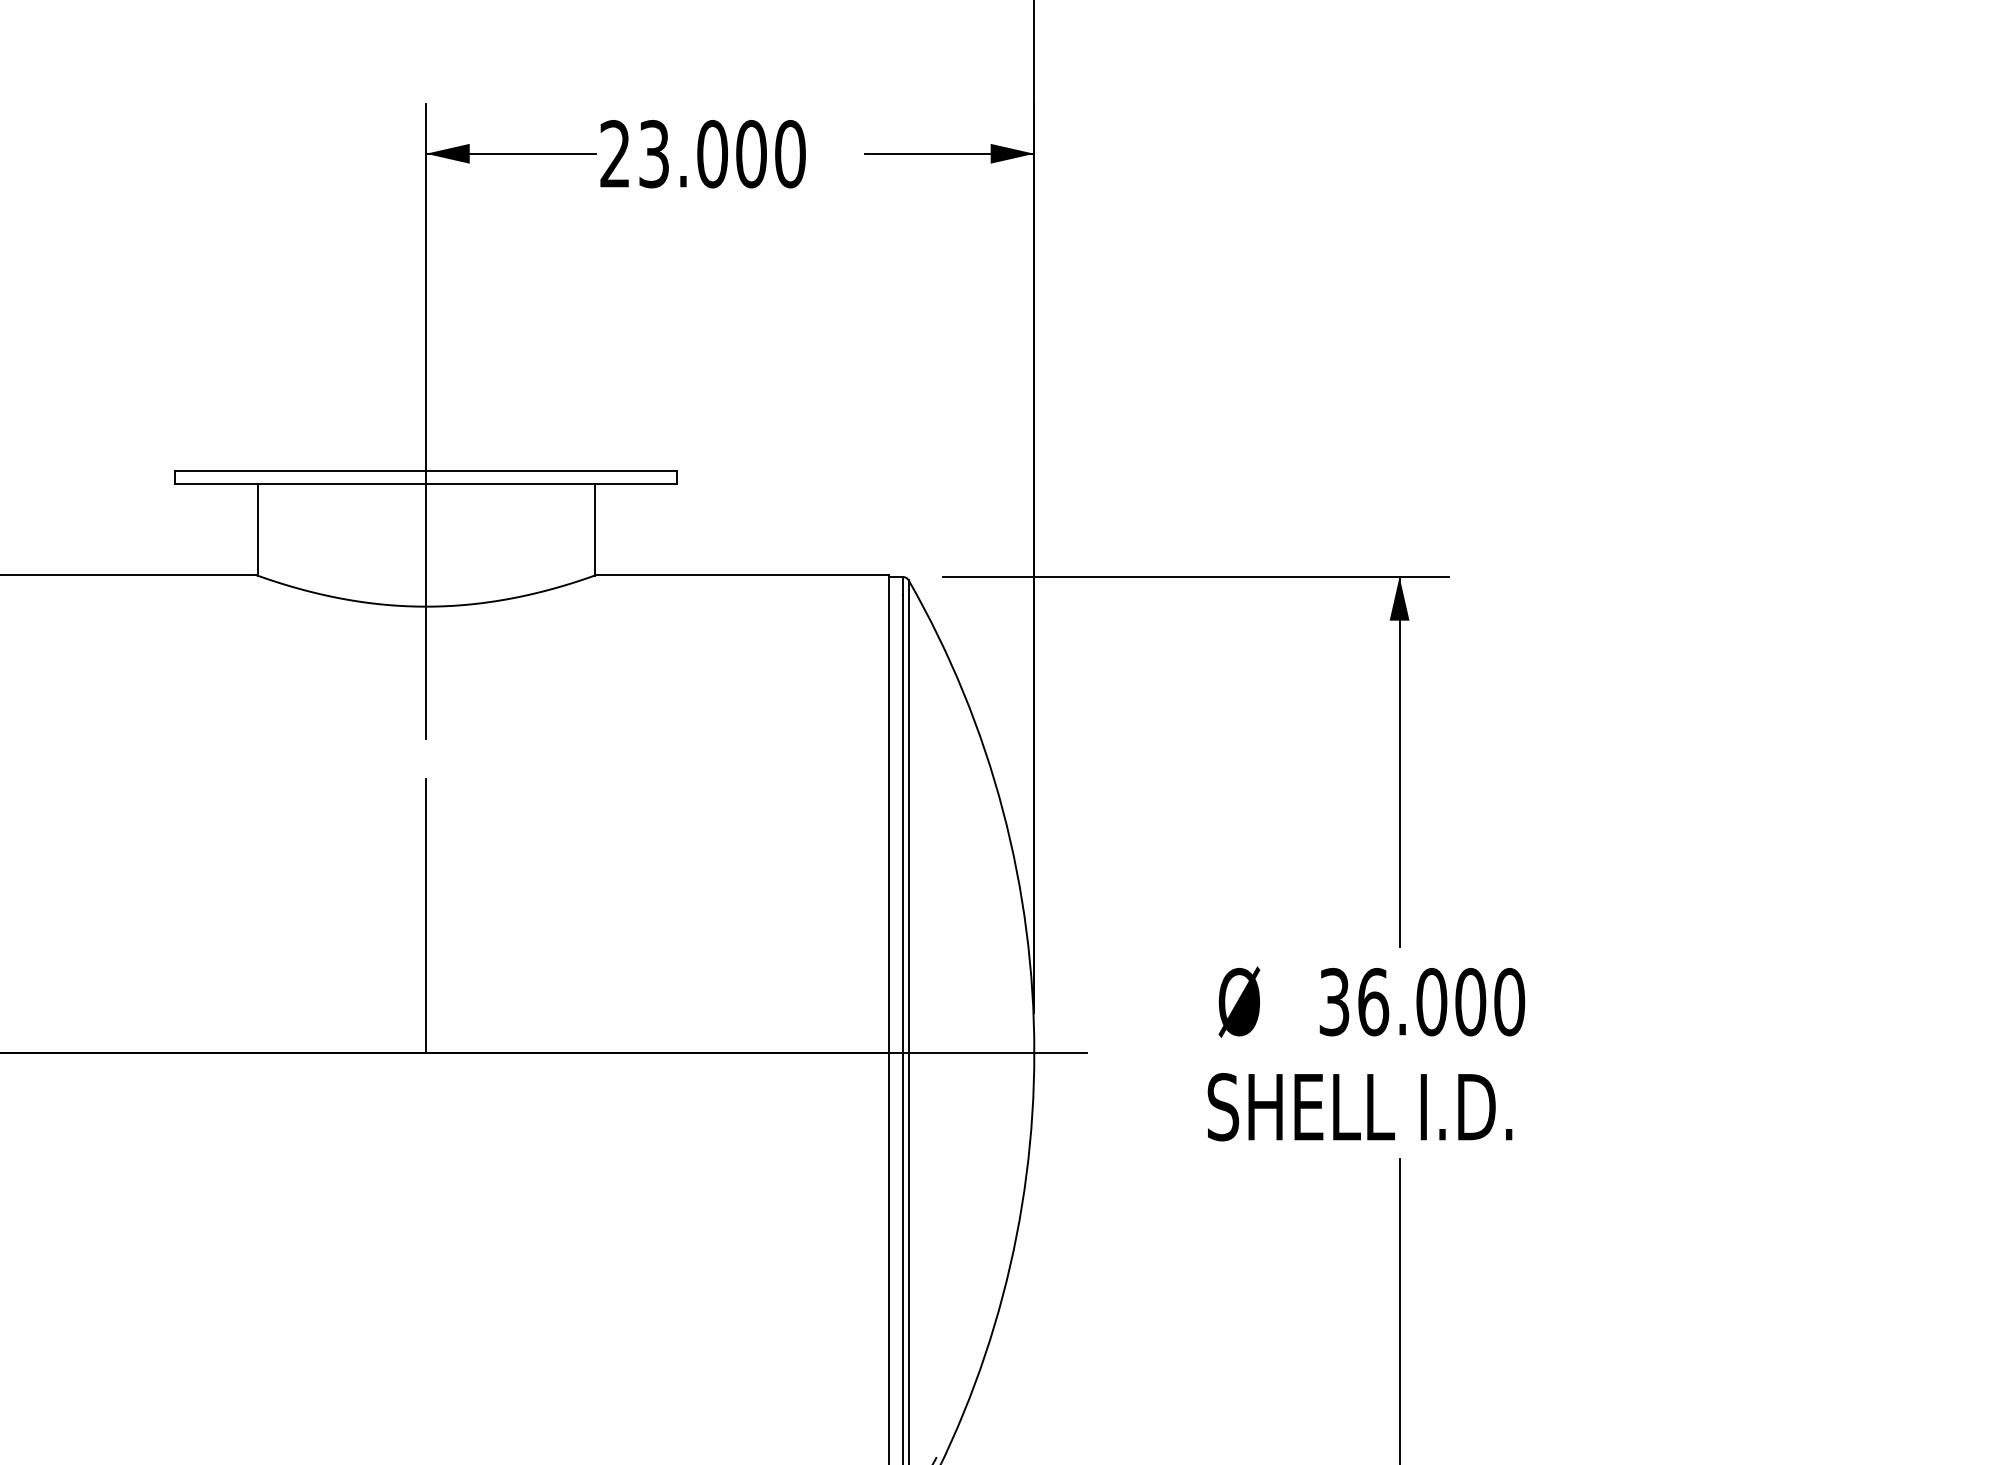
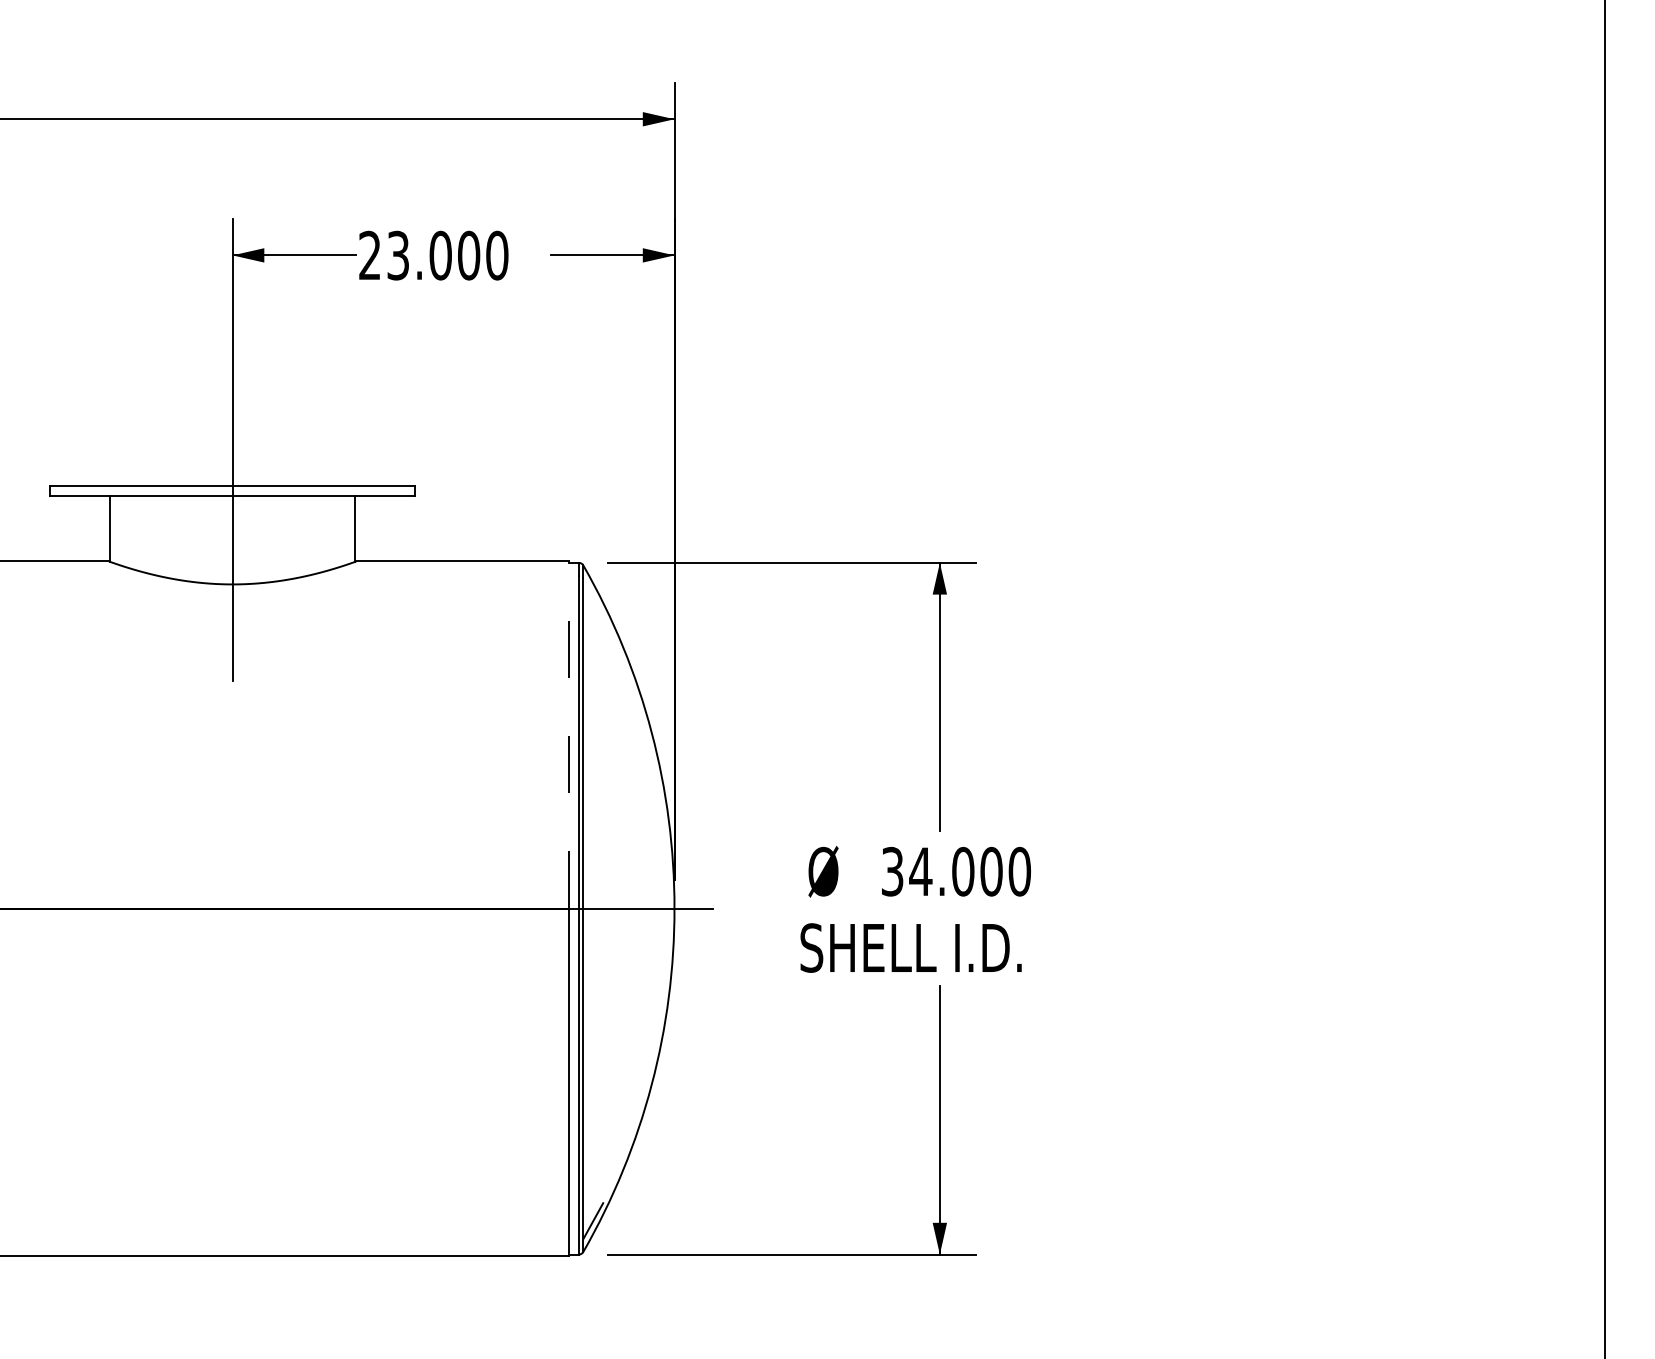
line: (888, 814) -> (568, 735), solid -> dashed
line: (425, 915) -> (232, 808), removed
text: (1372, 1001) -> (920, 871), 36.000 -> 34.000

